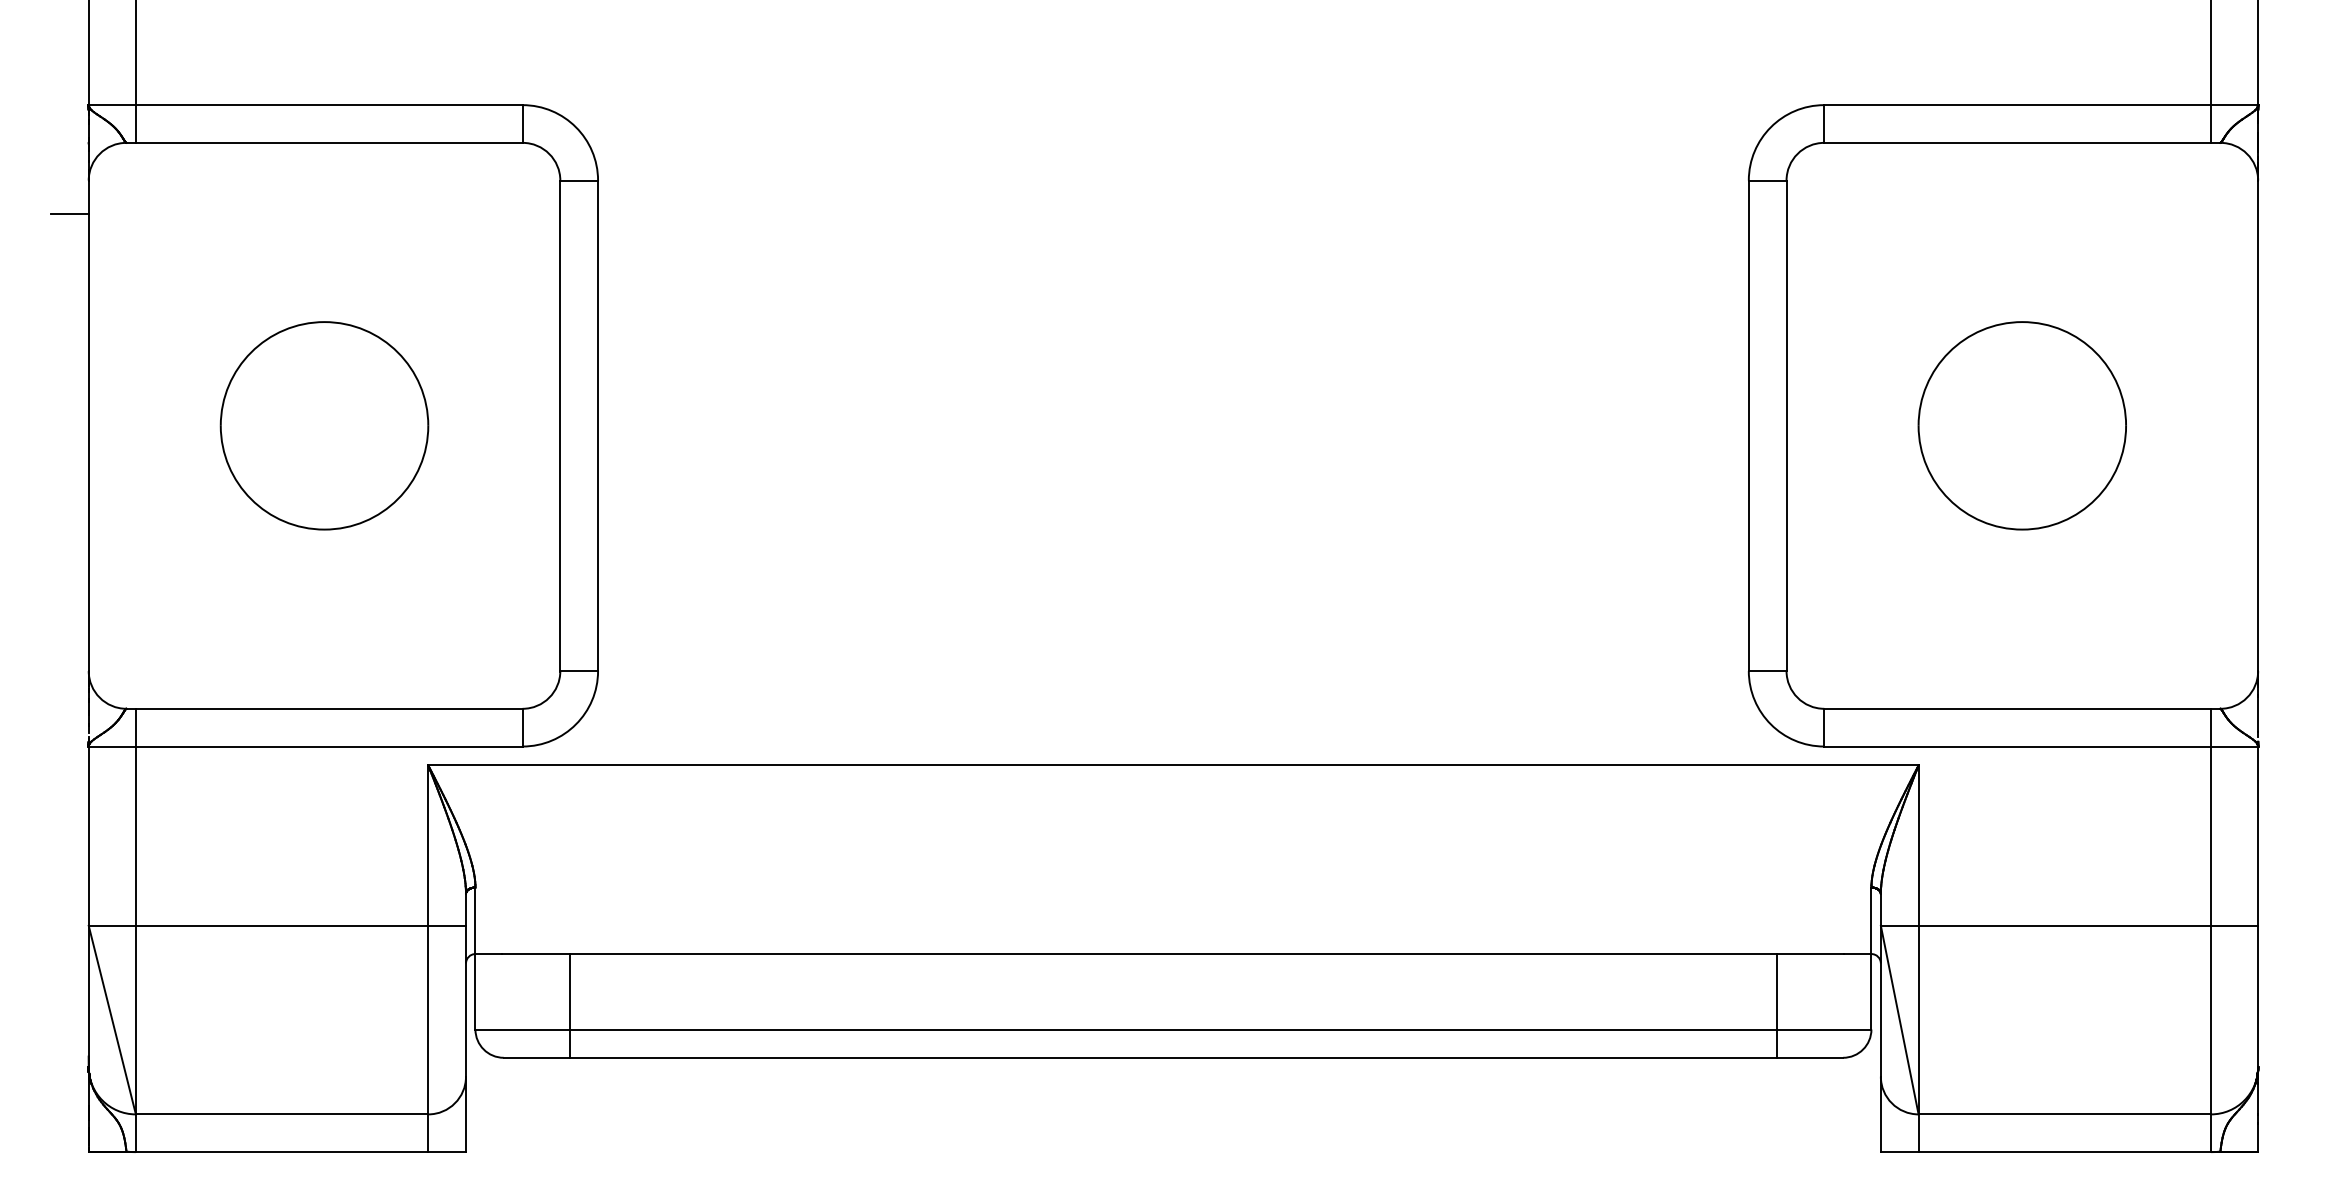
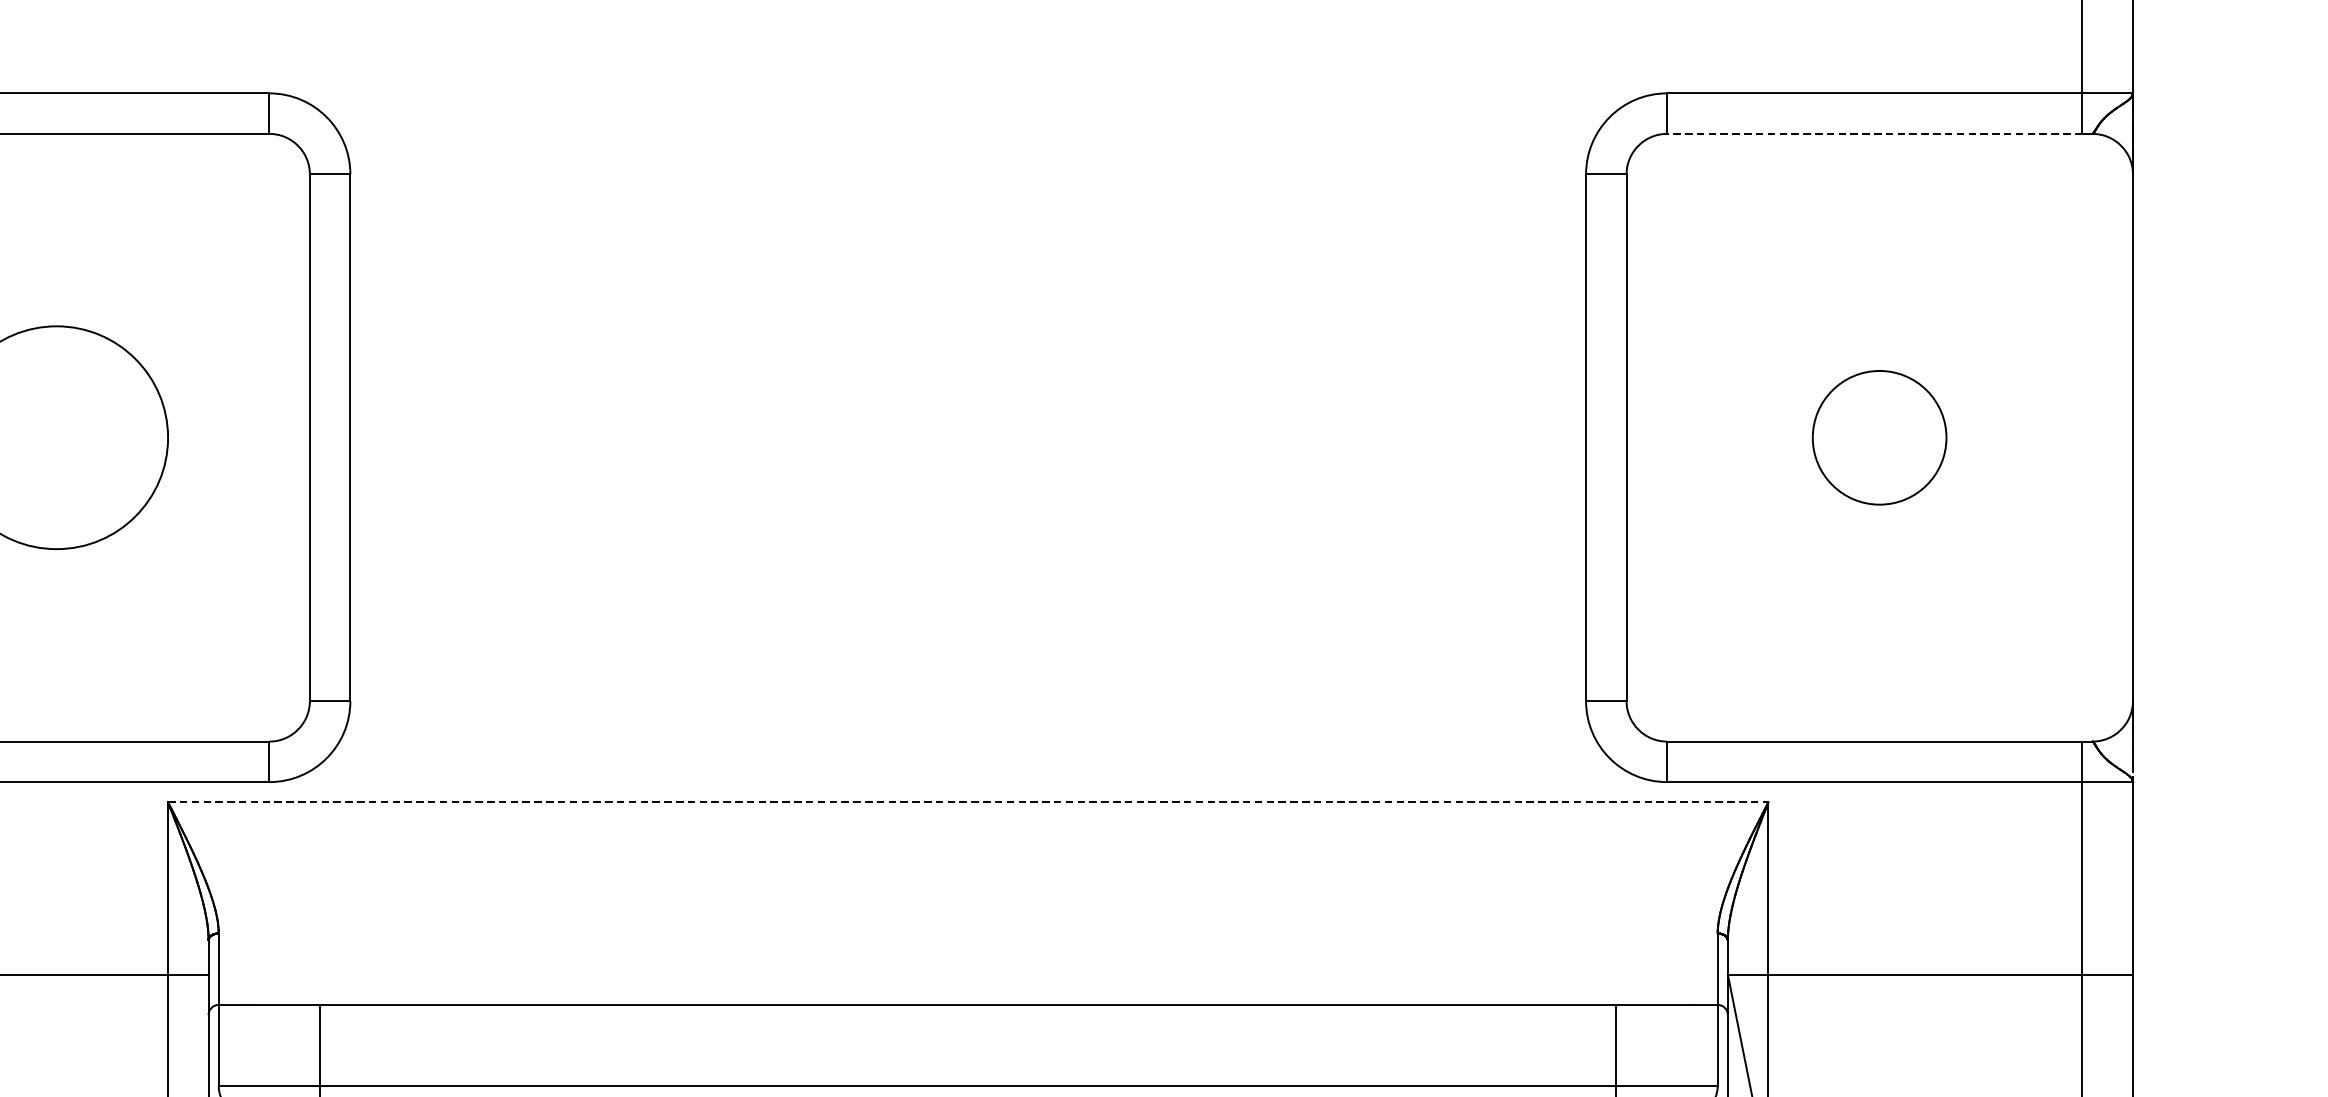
line: (2017, 142) -> (1874, 133), solid -> dashed
part: (2021, 425) -> (1878, 437), size x0.6
line: (1173, 765) -> (968, 802), solid -> dashed

